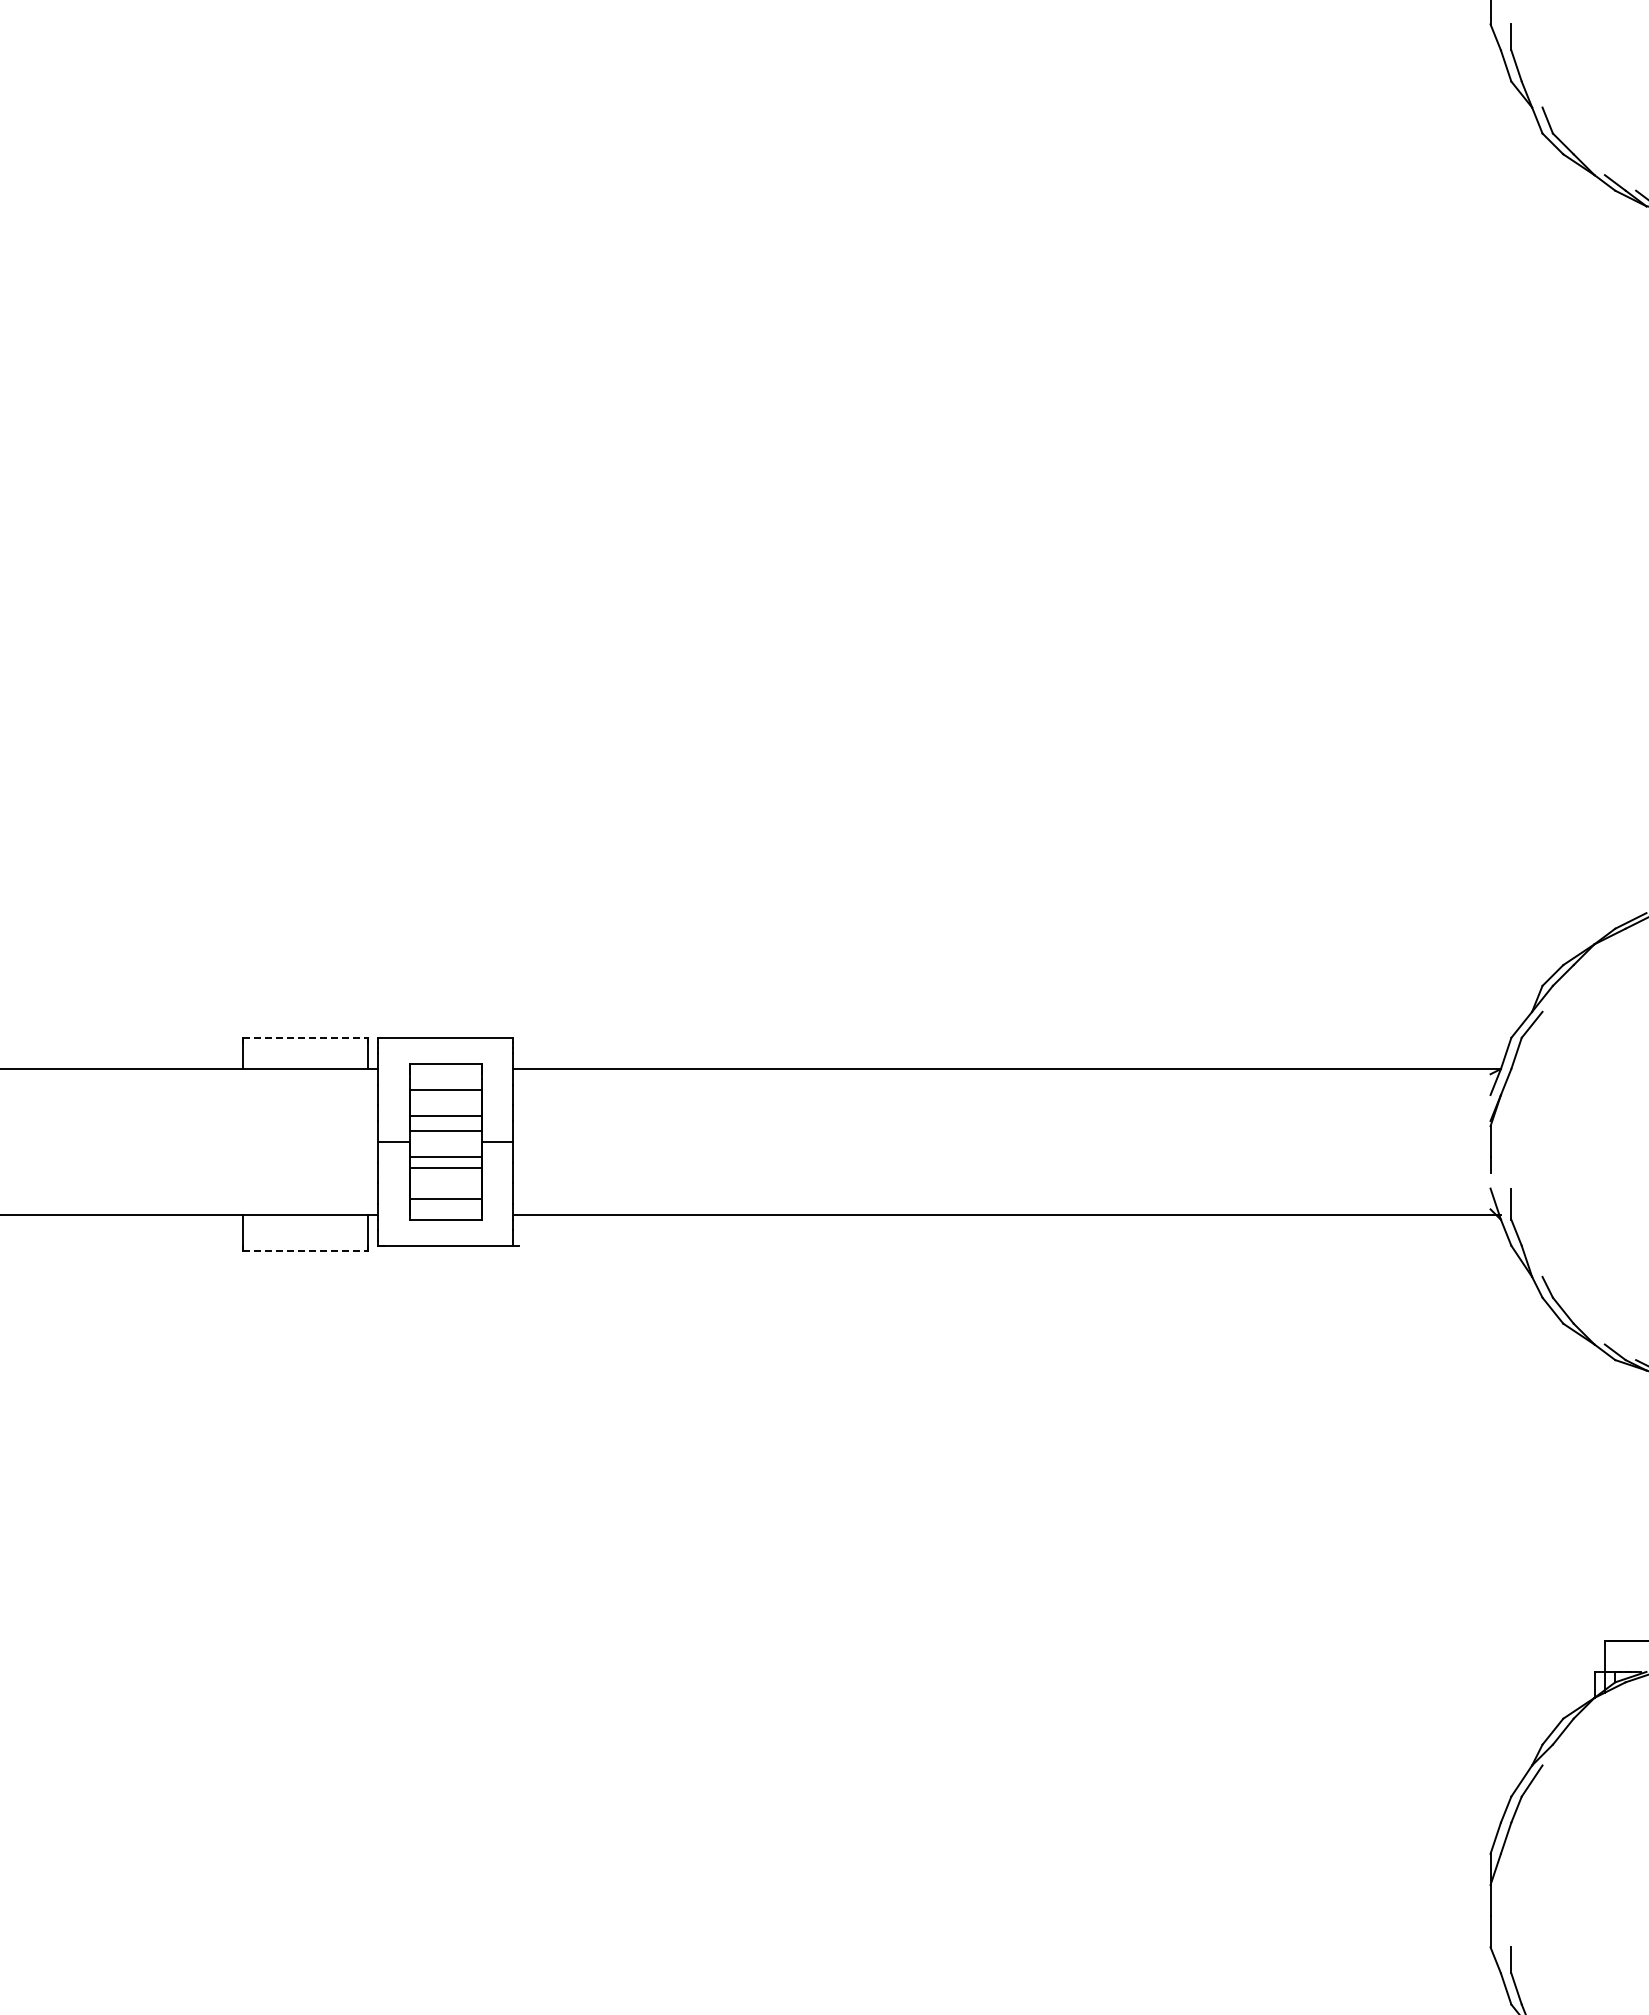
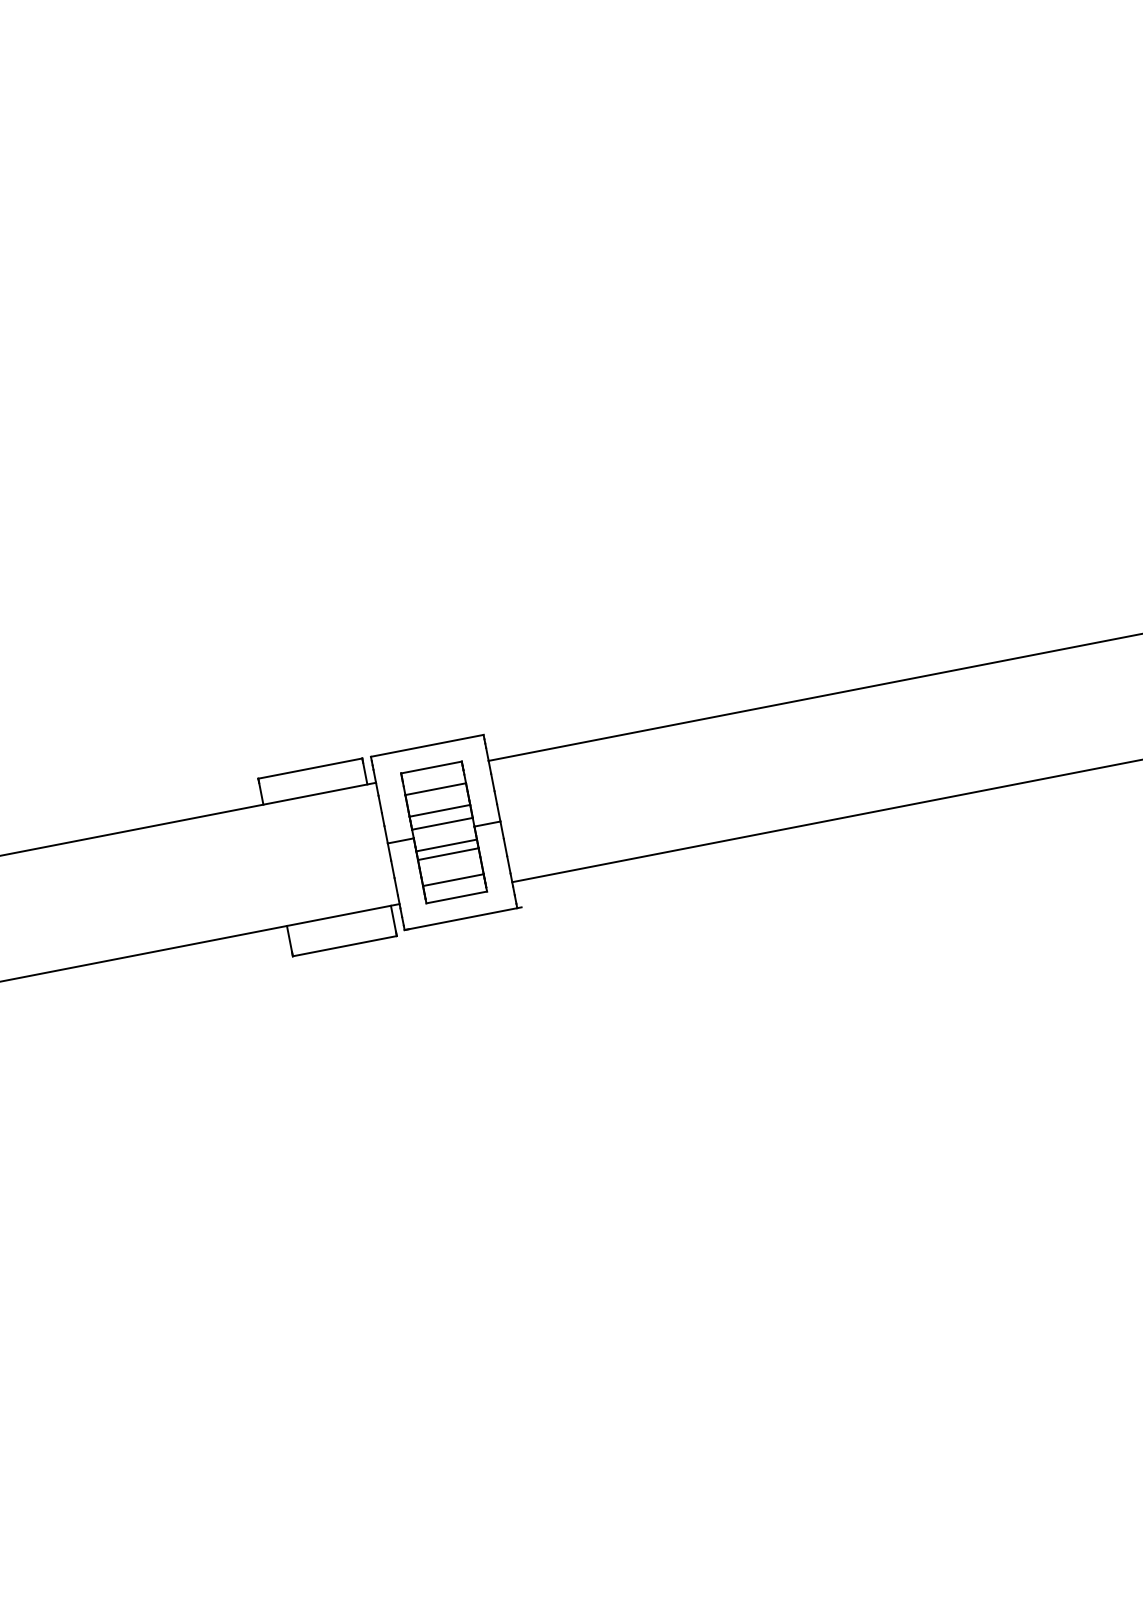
line: (306, 1037) -> (311, 768), dashed -> solid
line: (306, 1250) -> (345, 945), dashed -> solid

